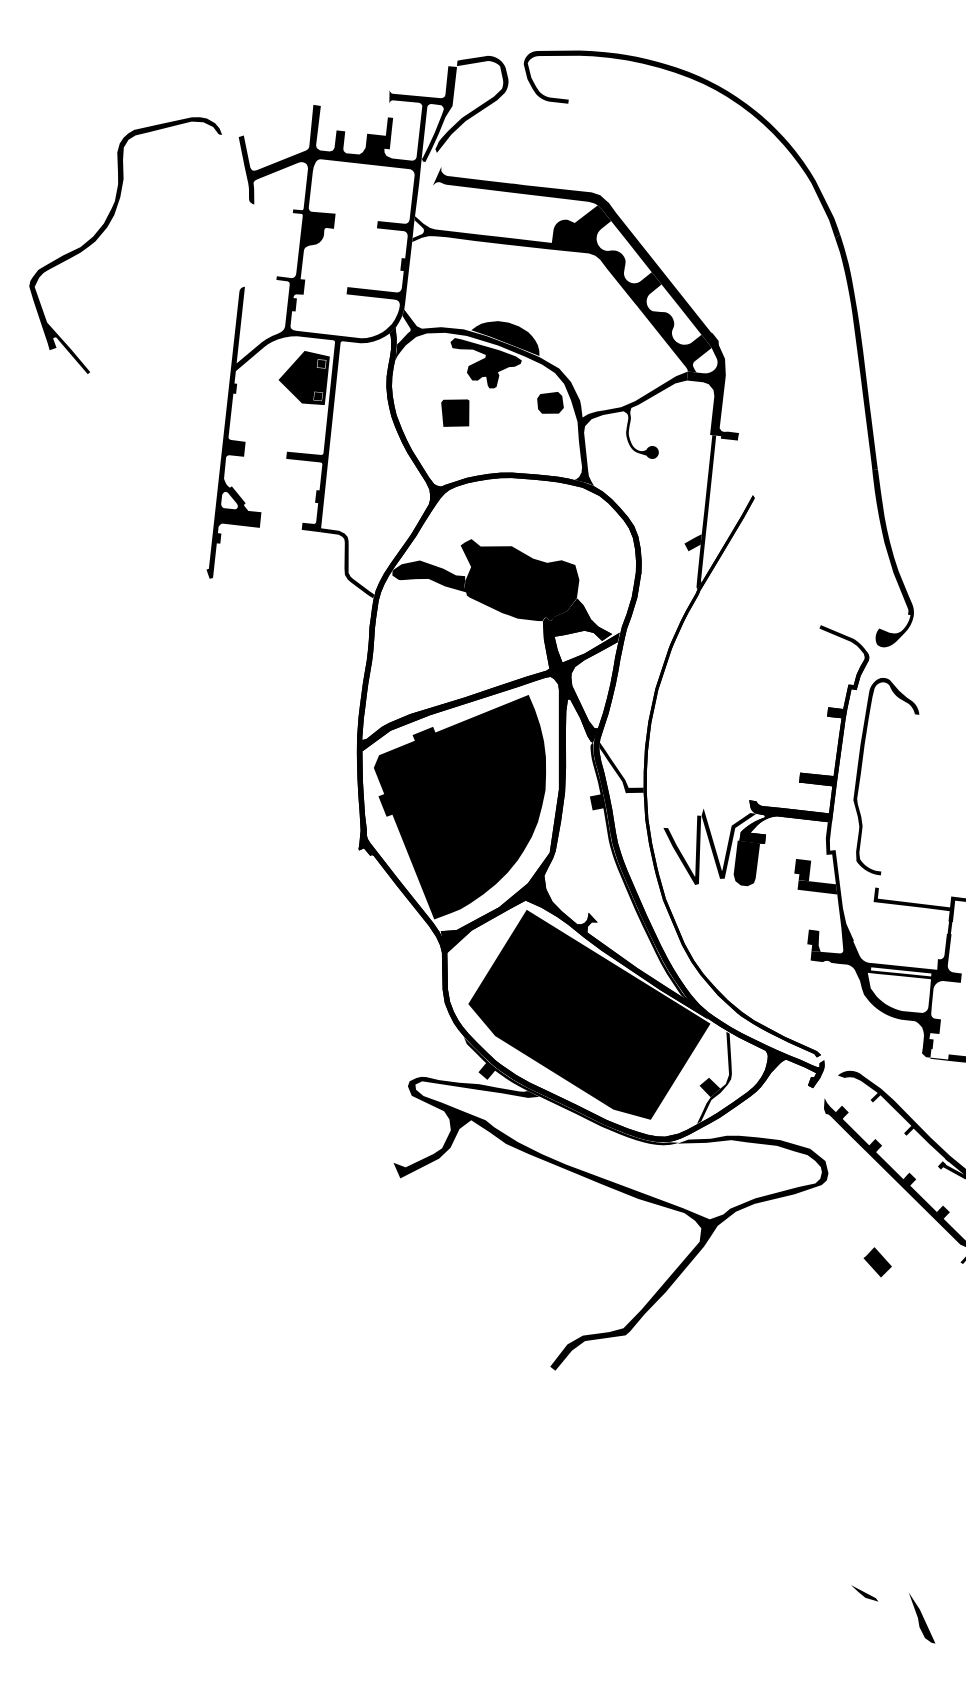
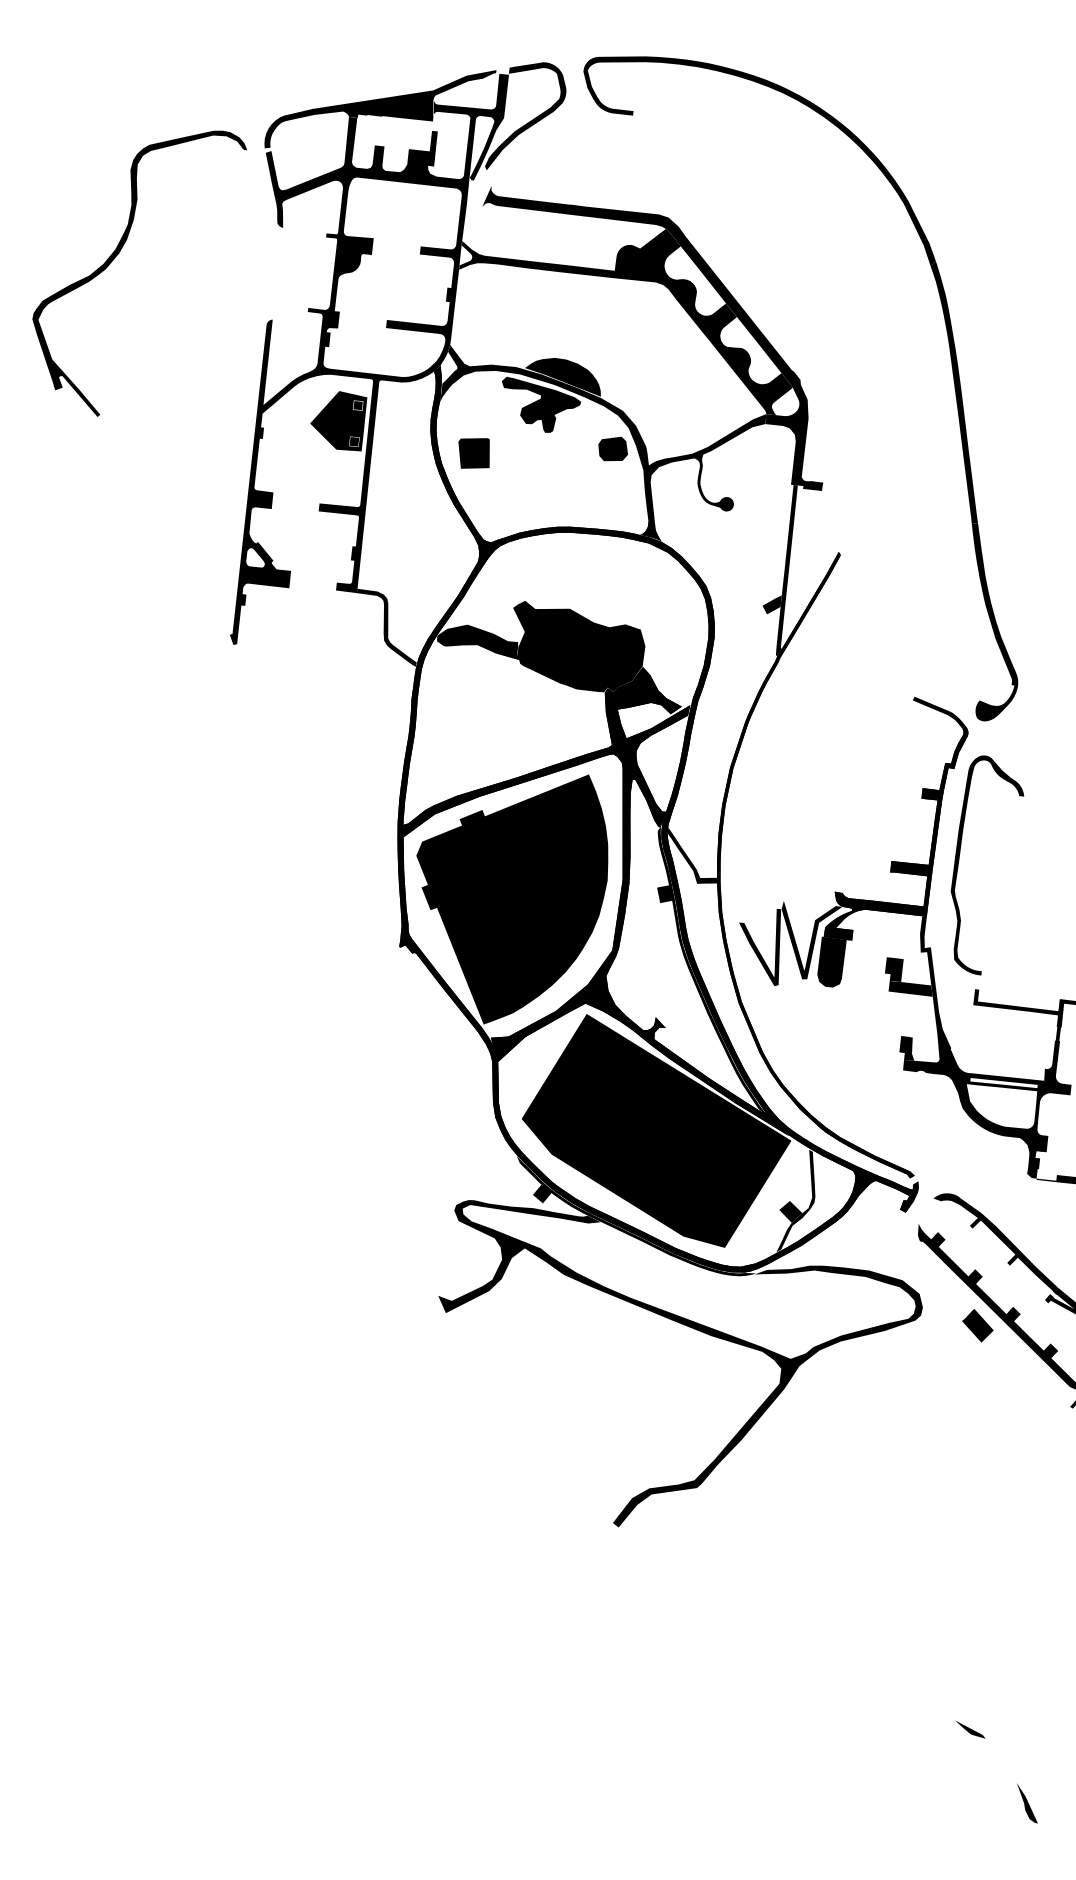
fill: (341, 98) -> (380, 109), added
part: (454, 413) -> (473, 453), moved
part: (877, 1262) -> (977, 1325), moved
part: (864, 1593) -> (970, 1729), moved
part: (922, 1618) -> (1027, 1803), size x0.71

